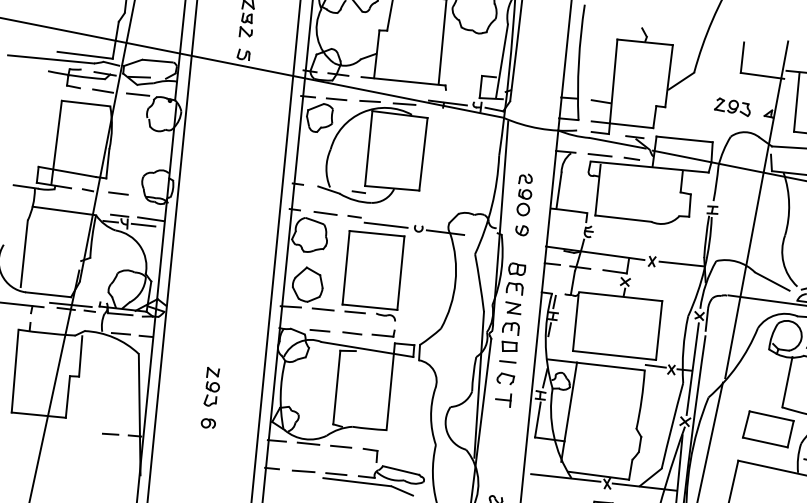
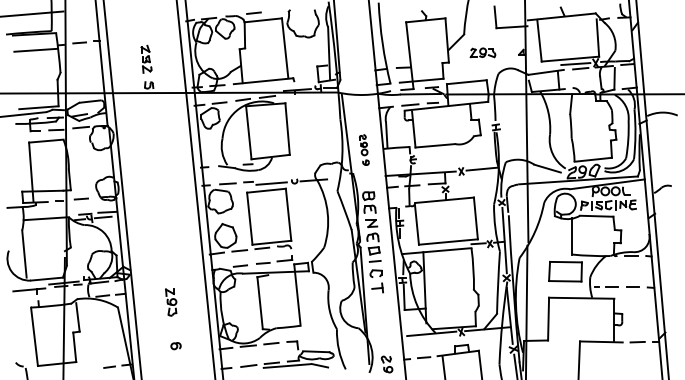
part: (732, 106) -> (482, 52), moved
part: (524, 203) -> (364, 149), size x0.7
part: (212, 387) -> (171, 302), moved

